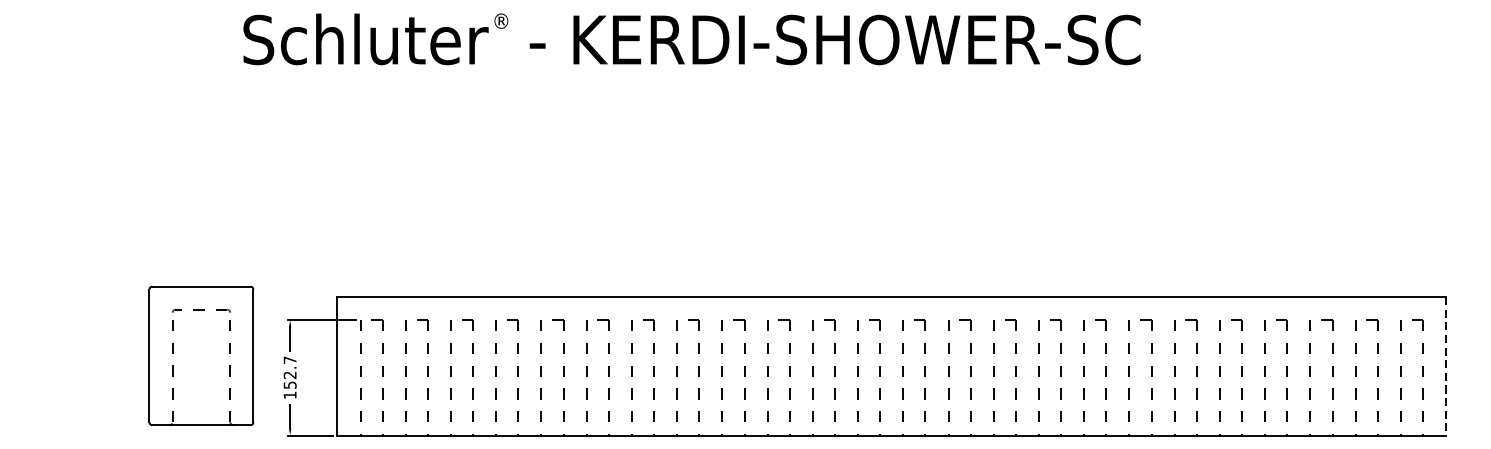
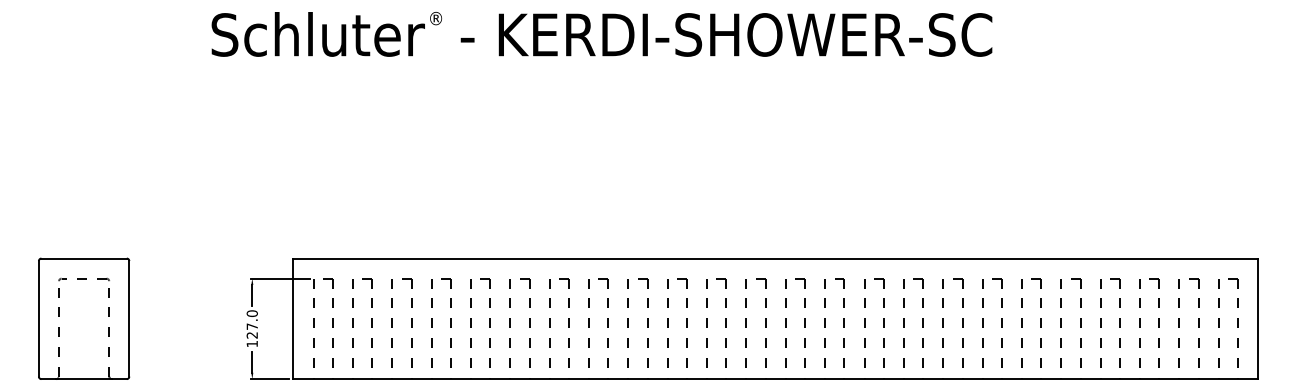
part: (201, 355) -> (84, 318), moved
line: (1446, 367) -> (1258, 319), dashed -> solid
text: (289, 372) -> (251, 324), 152.7 -> 127.0

